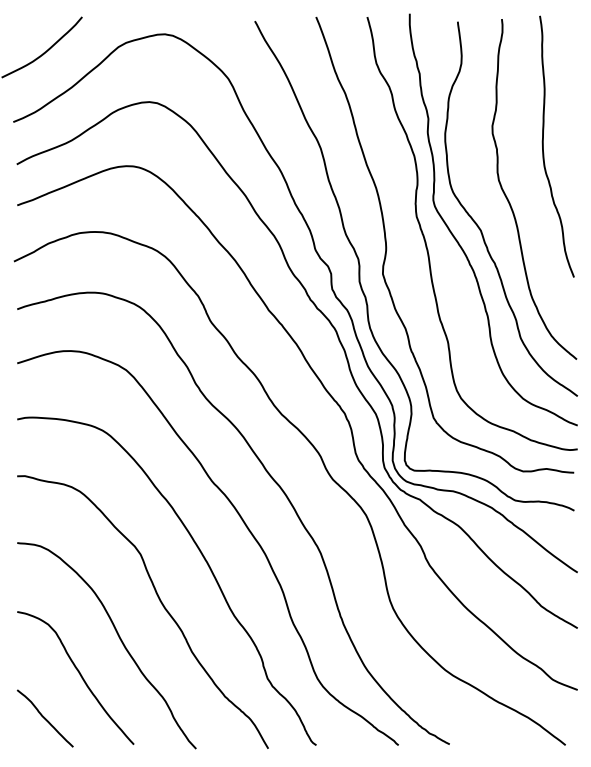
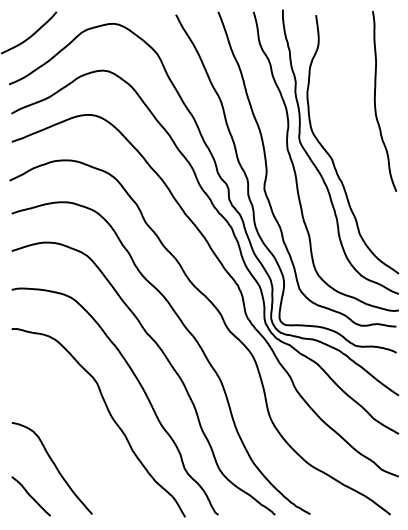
curve: (510, 201) -> (352, 139), removed
curve: (118, 637) -> (81, 440), removed

